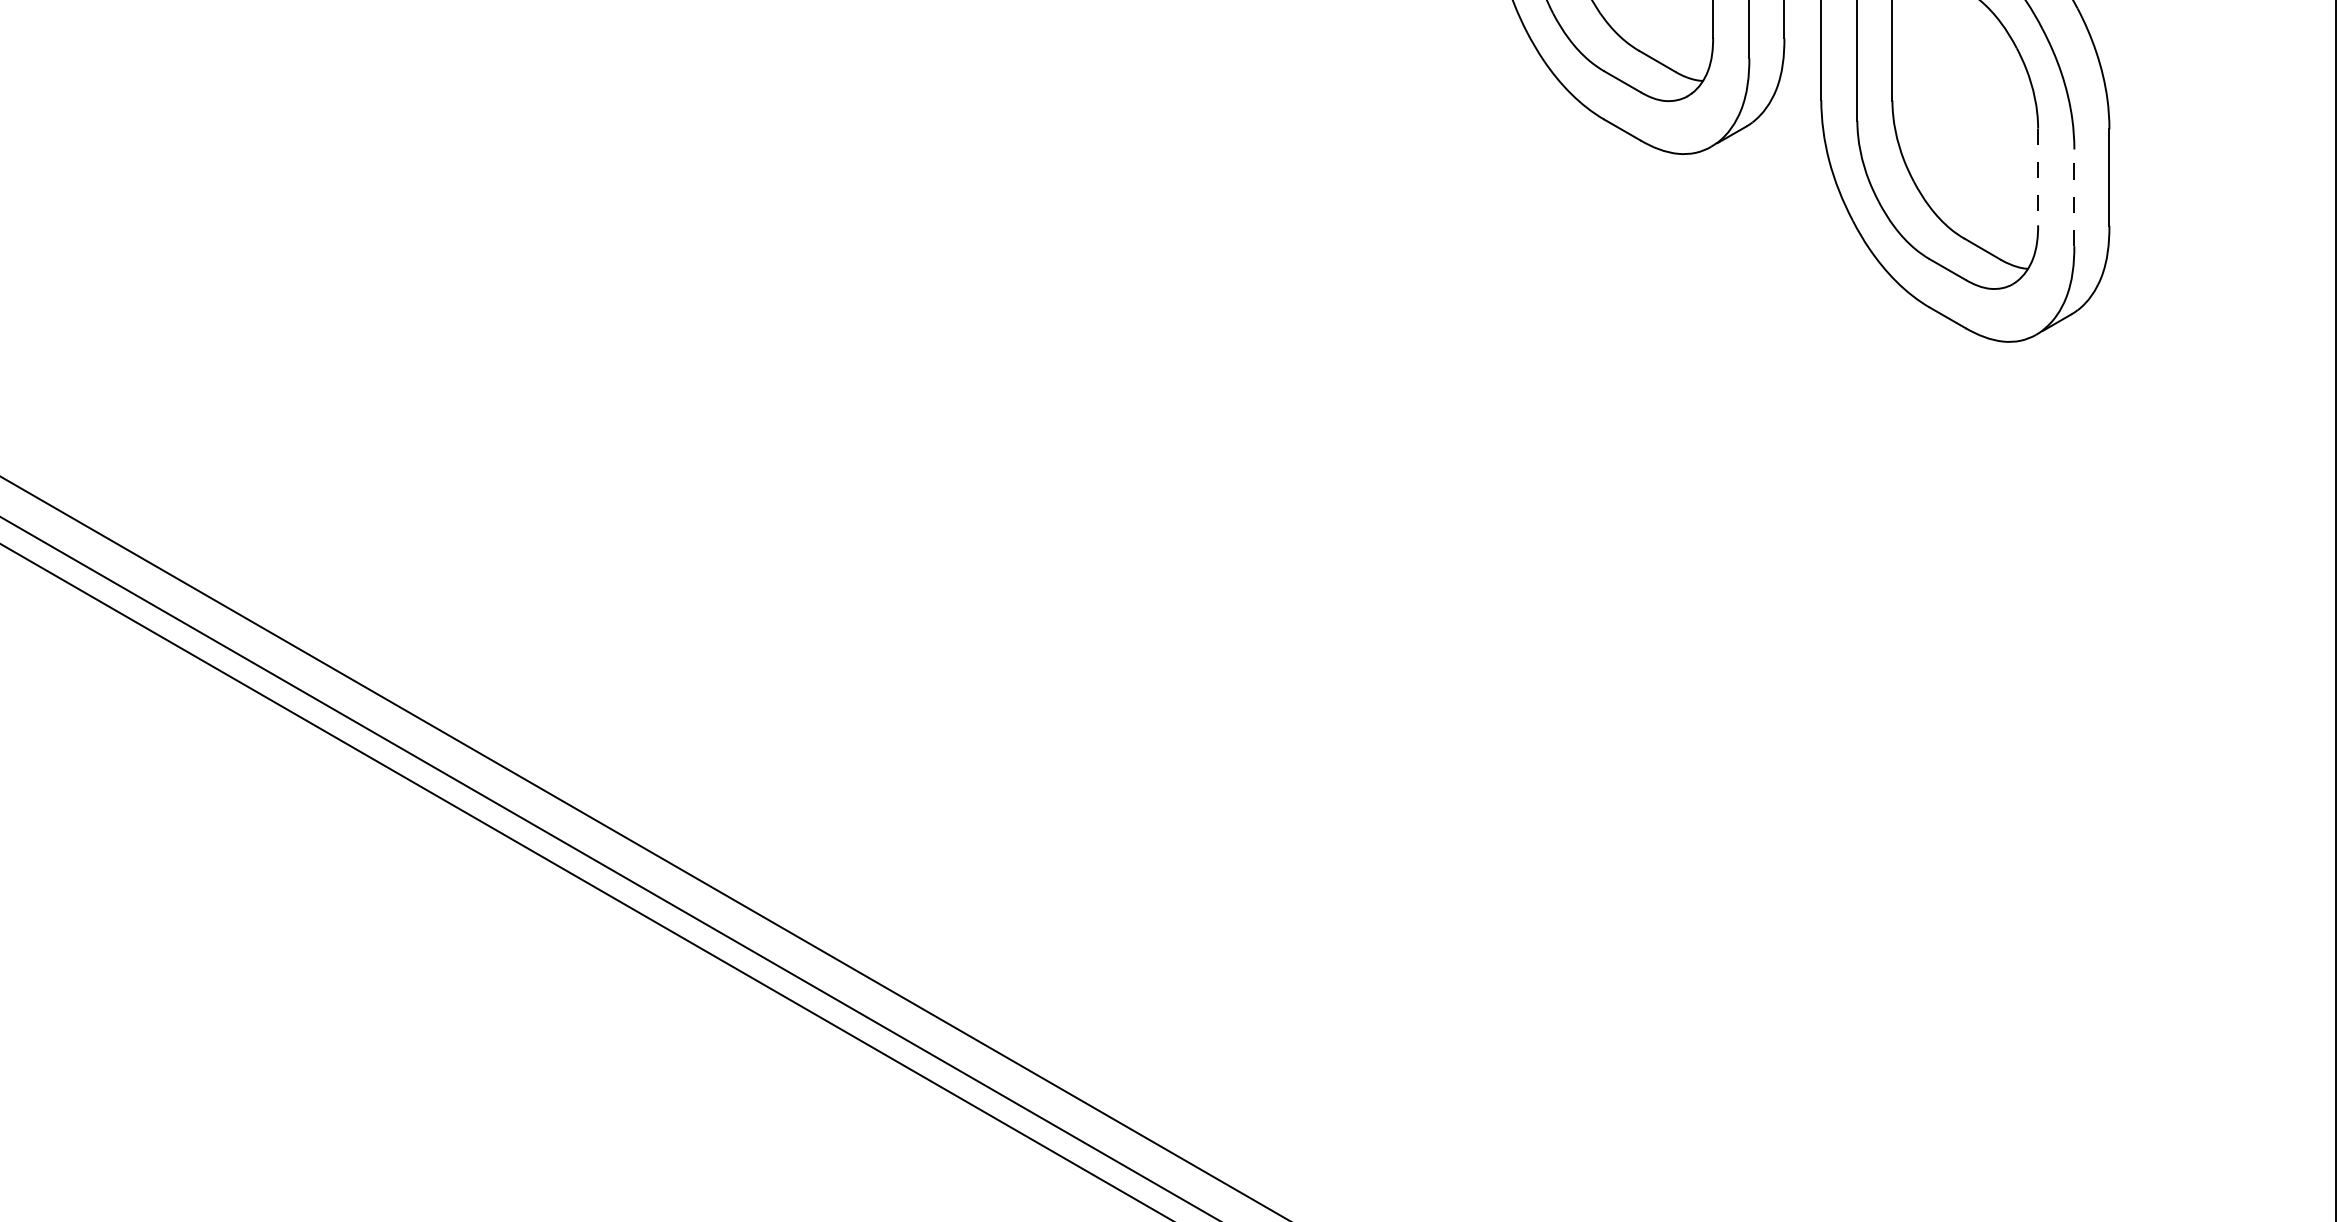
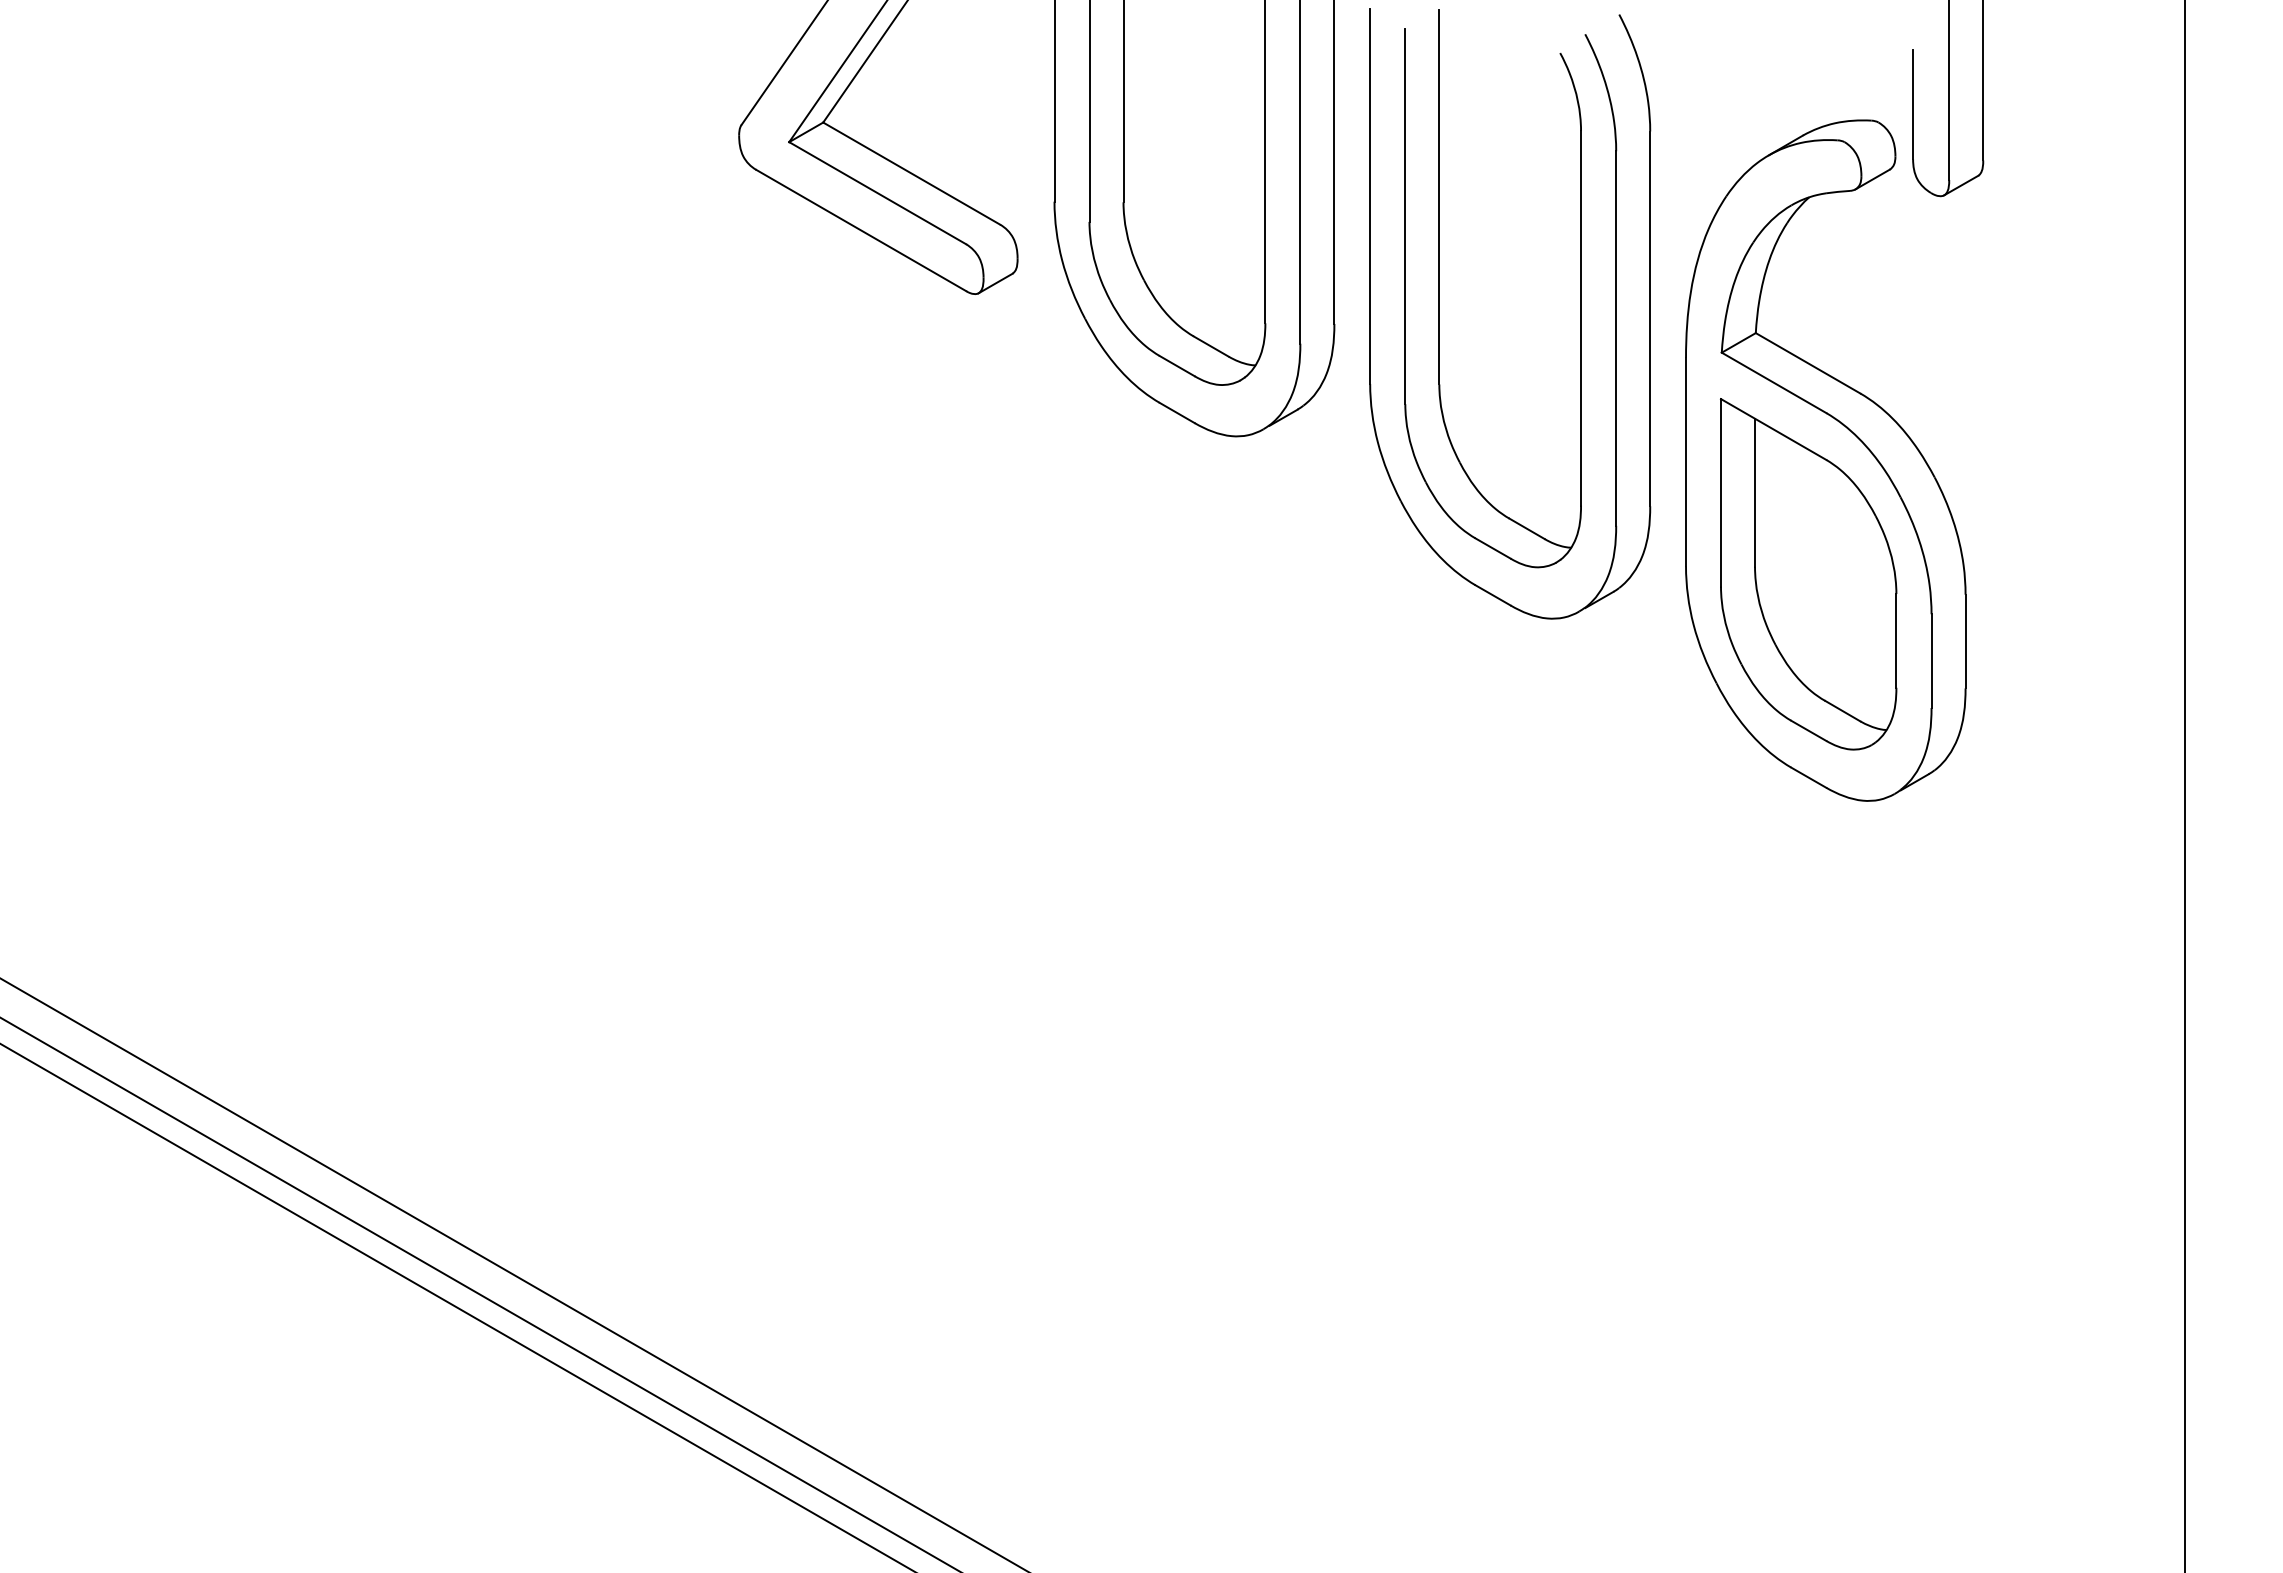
line: (2038, 176) -> (1896, 640), dashed -> solid
line: (2074, 198) -> (1931, 661), dashed -> solid

